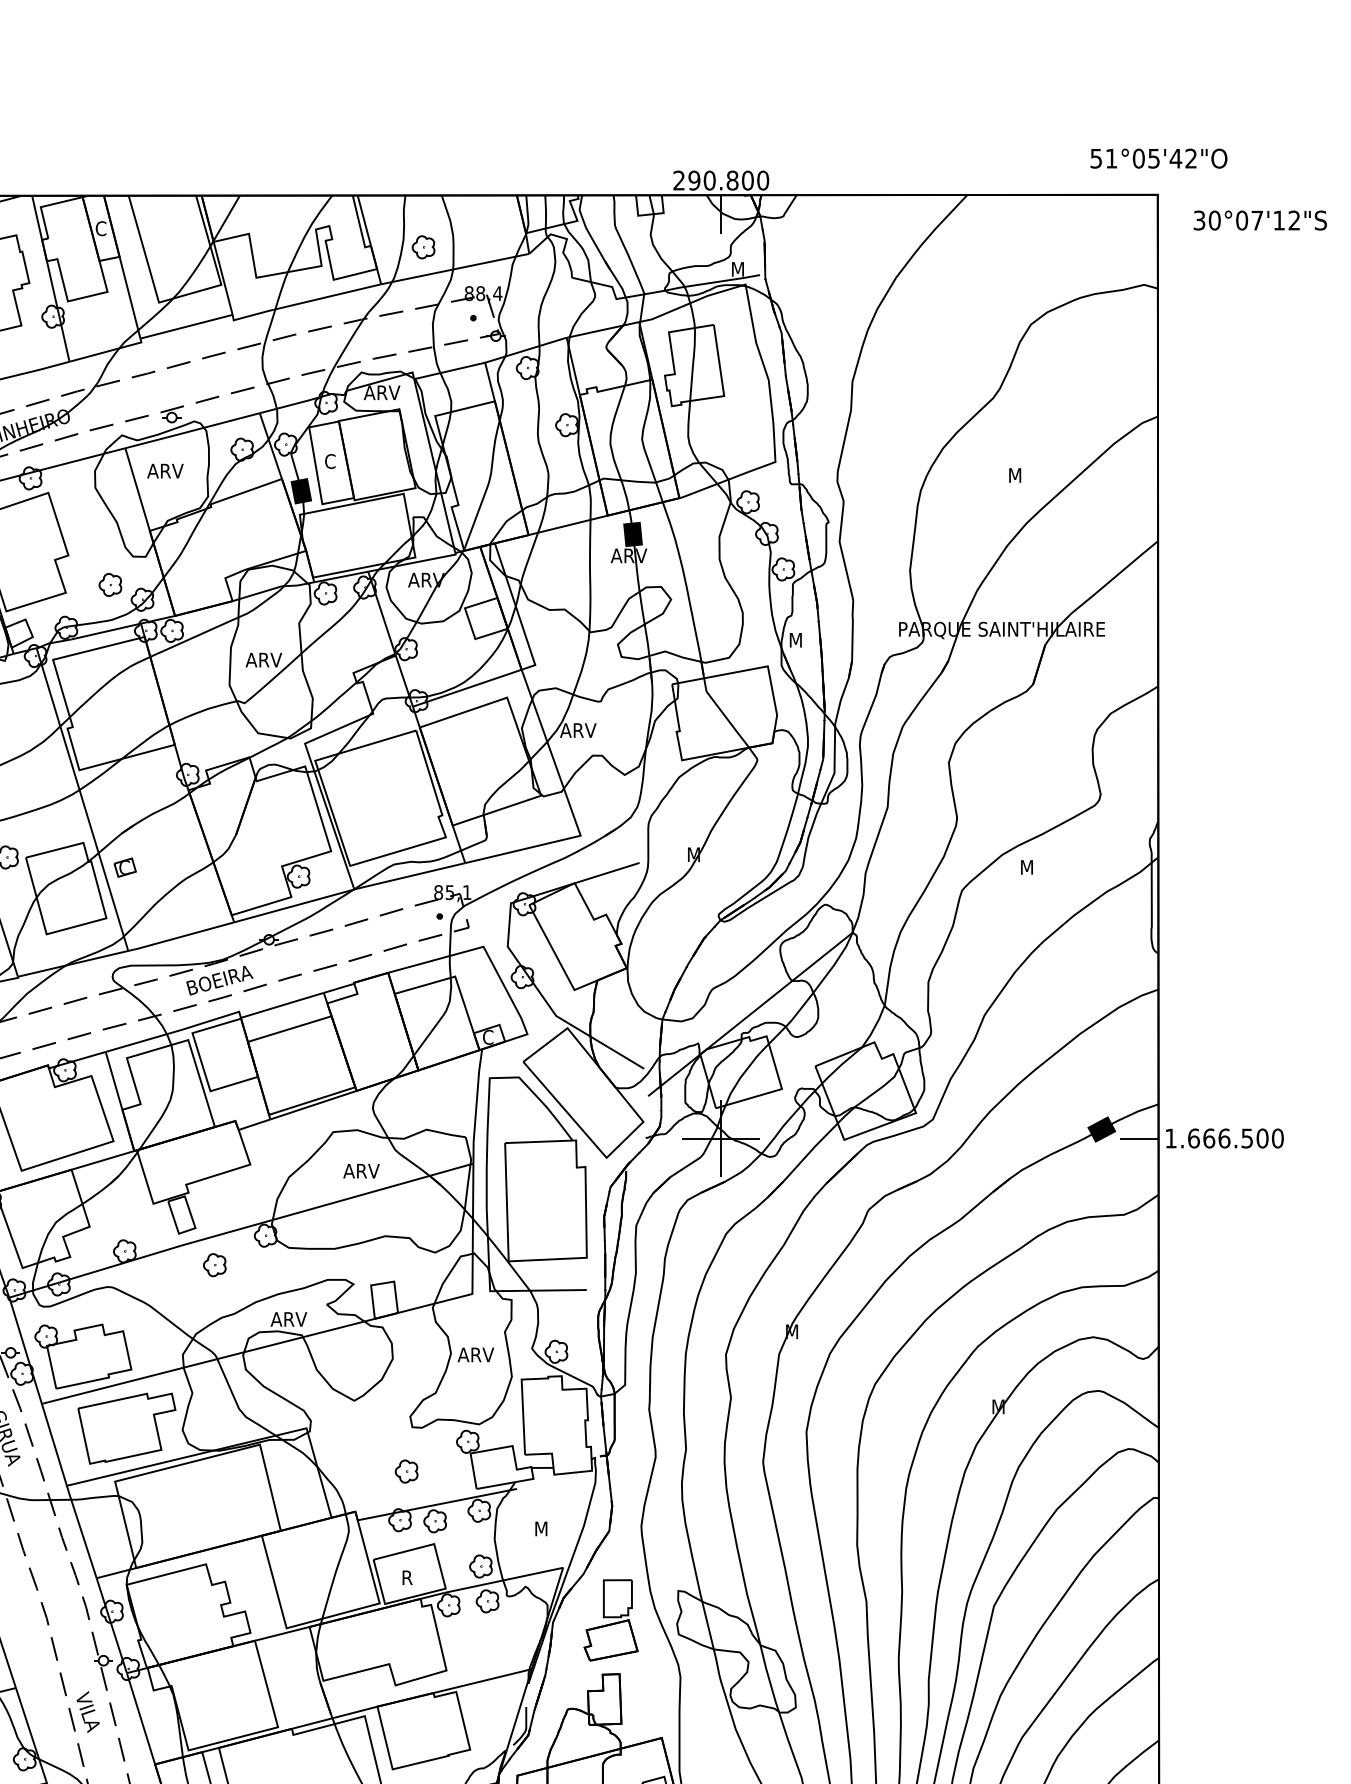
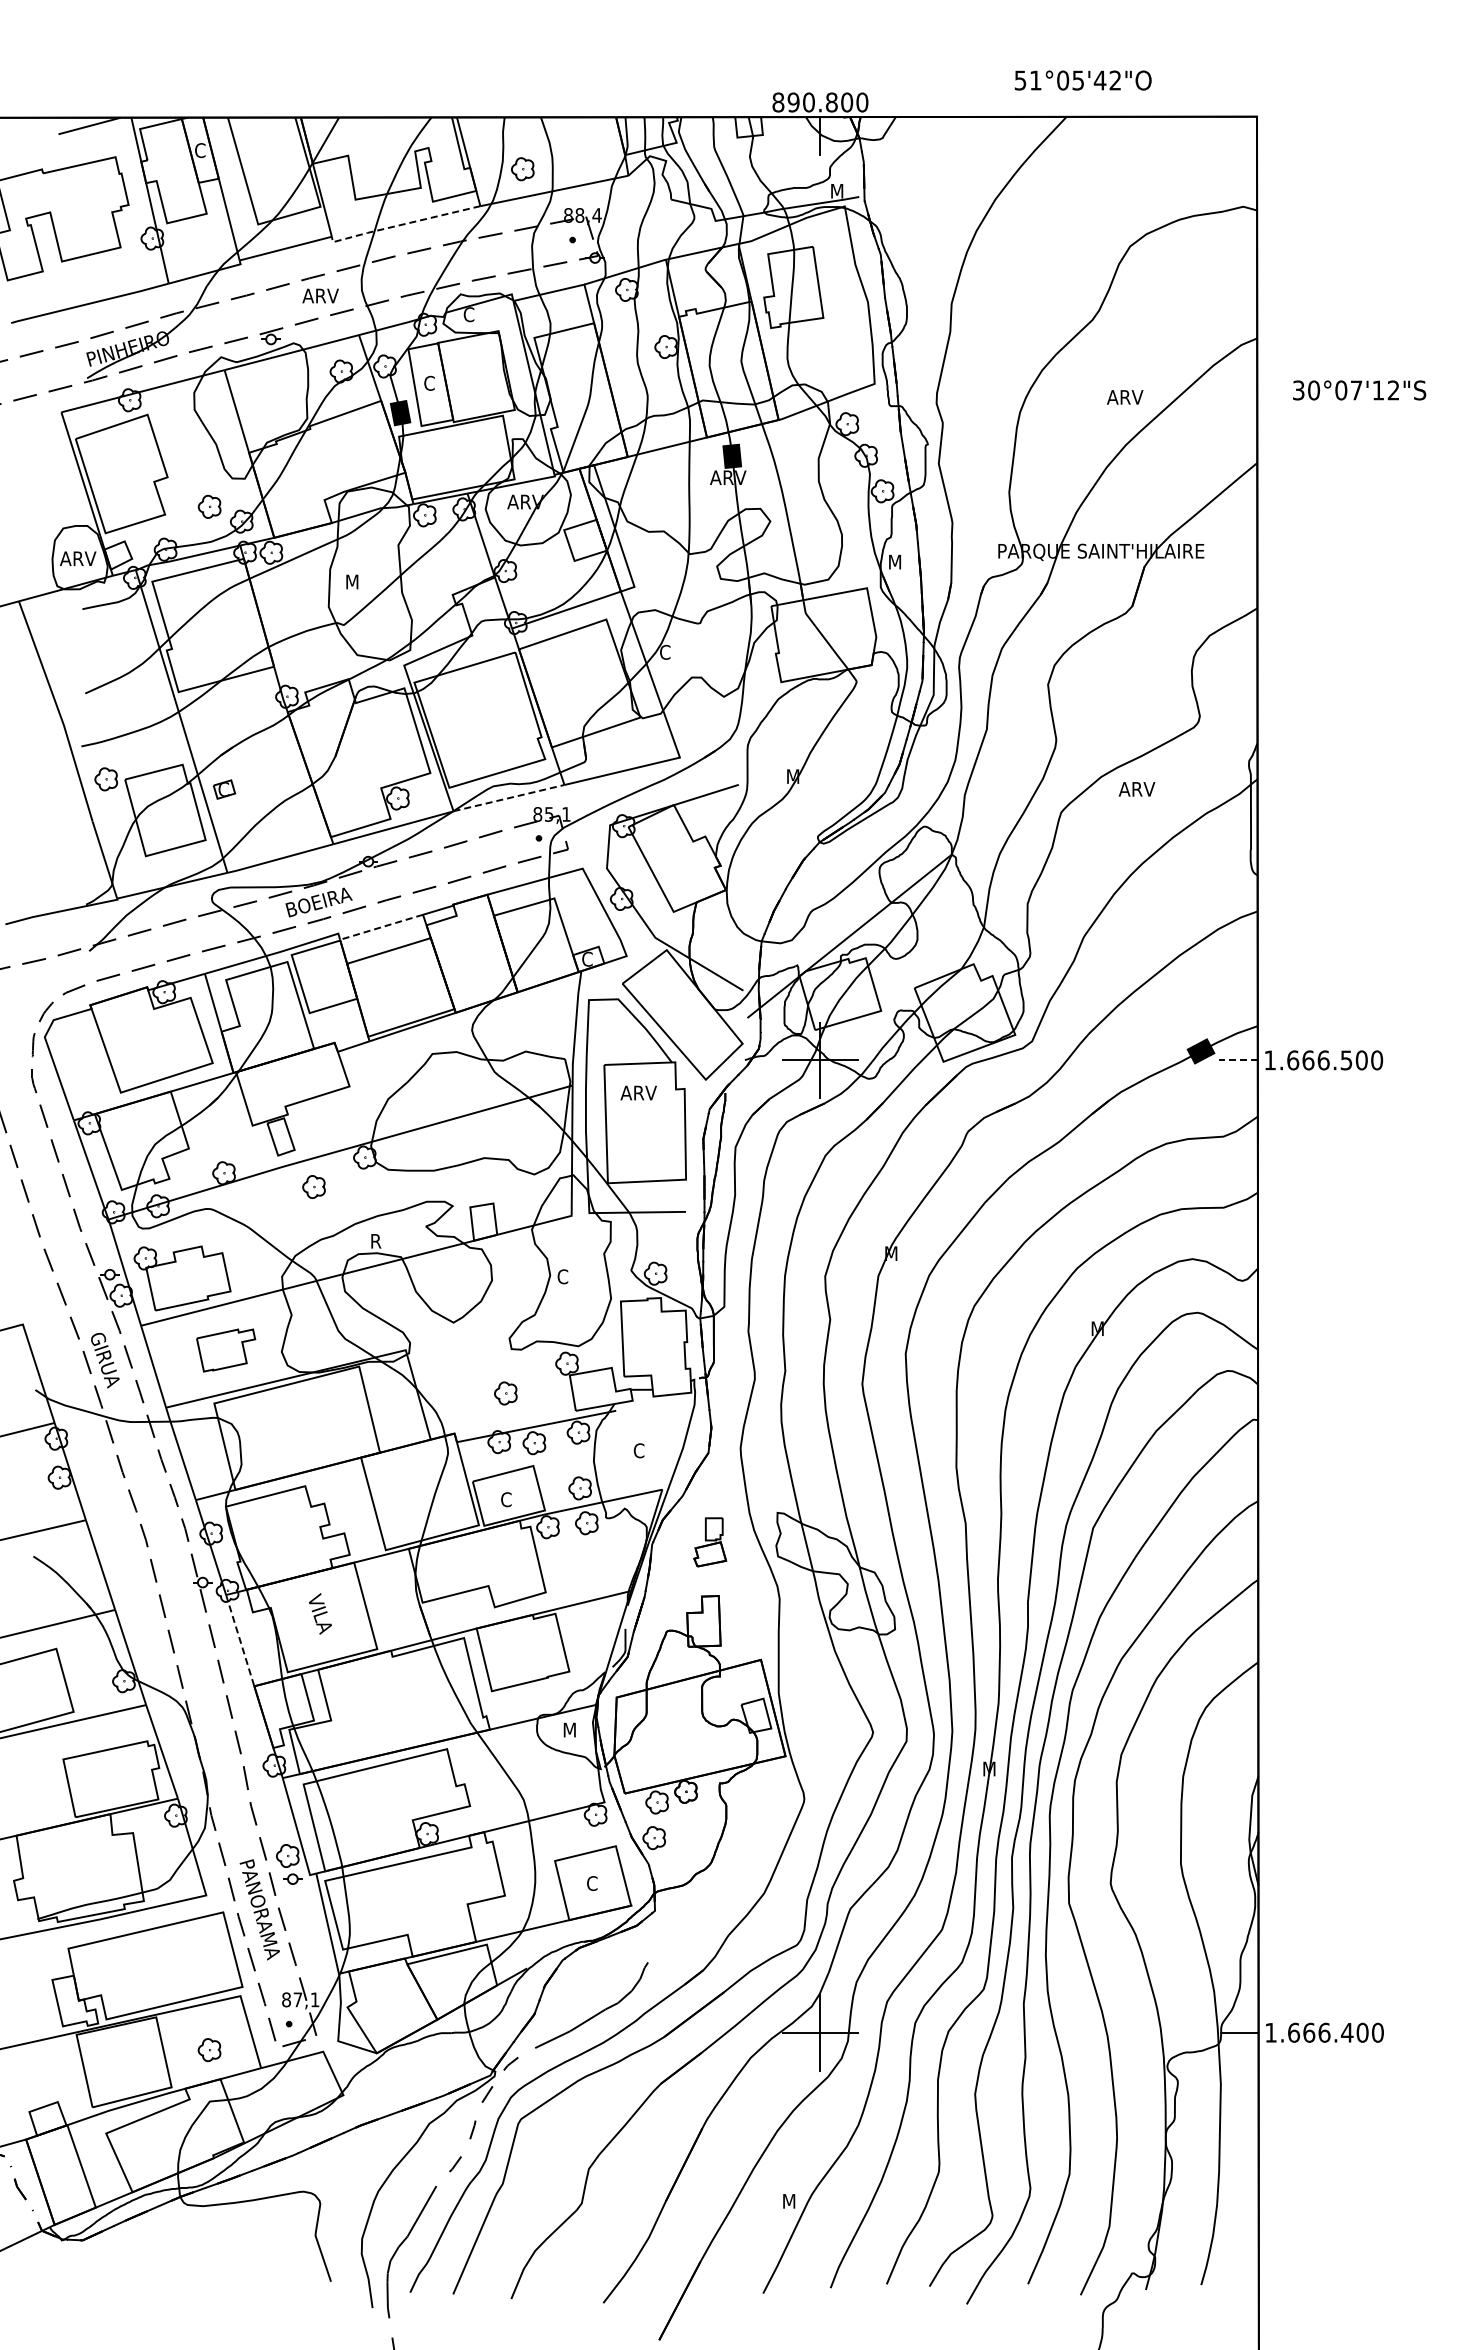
text: (1158, 158) -> (1082, 80), moved
text: (679, 180) -> (778, 102), 290.800 -> 890.800
text: (1260, 220) -> (1359, 390), moved
line: (303, 302) -> (402, 224), solid -> dashed
text: (382, 392) -> (481, 314), ARV -> C
text: (165, 470) -> (320, 295), moved
text: (1026, 475) -> (1125, 397), M -> ARV
text: (264, 659) -> (363, 581), ARV -> M
text: (578, 729) -> (677, 651), ARV -> C
text: (1037, 867) -> (1136, 789), M -> ARV
line: (409, 876) -> (508, 798), solid -> dashed
line: (282, 1005) -> (381, 927), solid -> dashed
line: (1138, 1138) -> (1237, 1060), solid -> dashed
text: (361, 1170) -> (638, 1092), moved
text: (288, 1319) -> (387, 1241), ARV -> R
text: (476, 1354) -> (575, 1276), ARV -> C
part: (126, 1428) -> (225, 1350), size x0.6
text: (540, 1528) -> (639, 1450), M -> C
text: (407, 1577) -> (506, 1499), R -> C
part: (610, 1620) -> (709, 1542), size x0.6
text: (88, 1711) -> (320, 1613), moved
line: (140, 1717) -> (239, 1639), solid -> dashed

